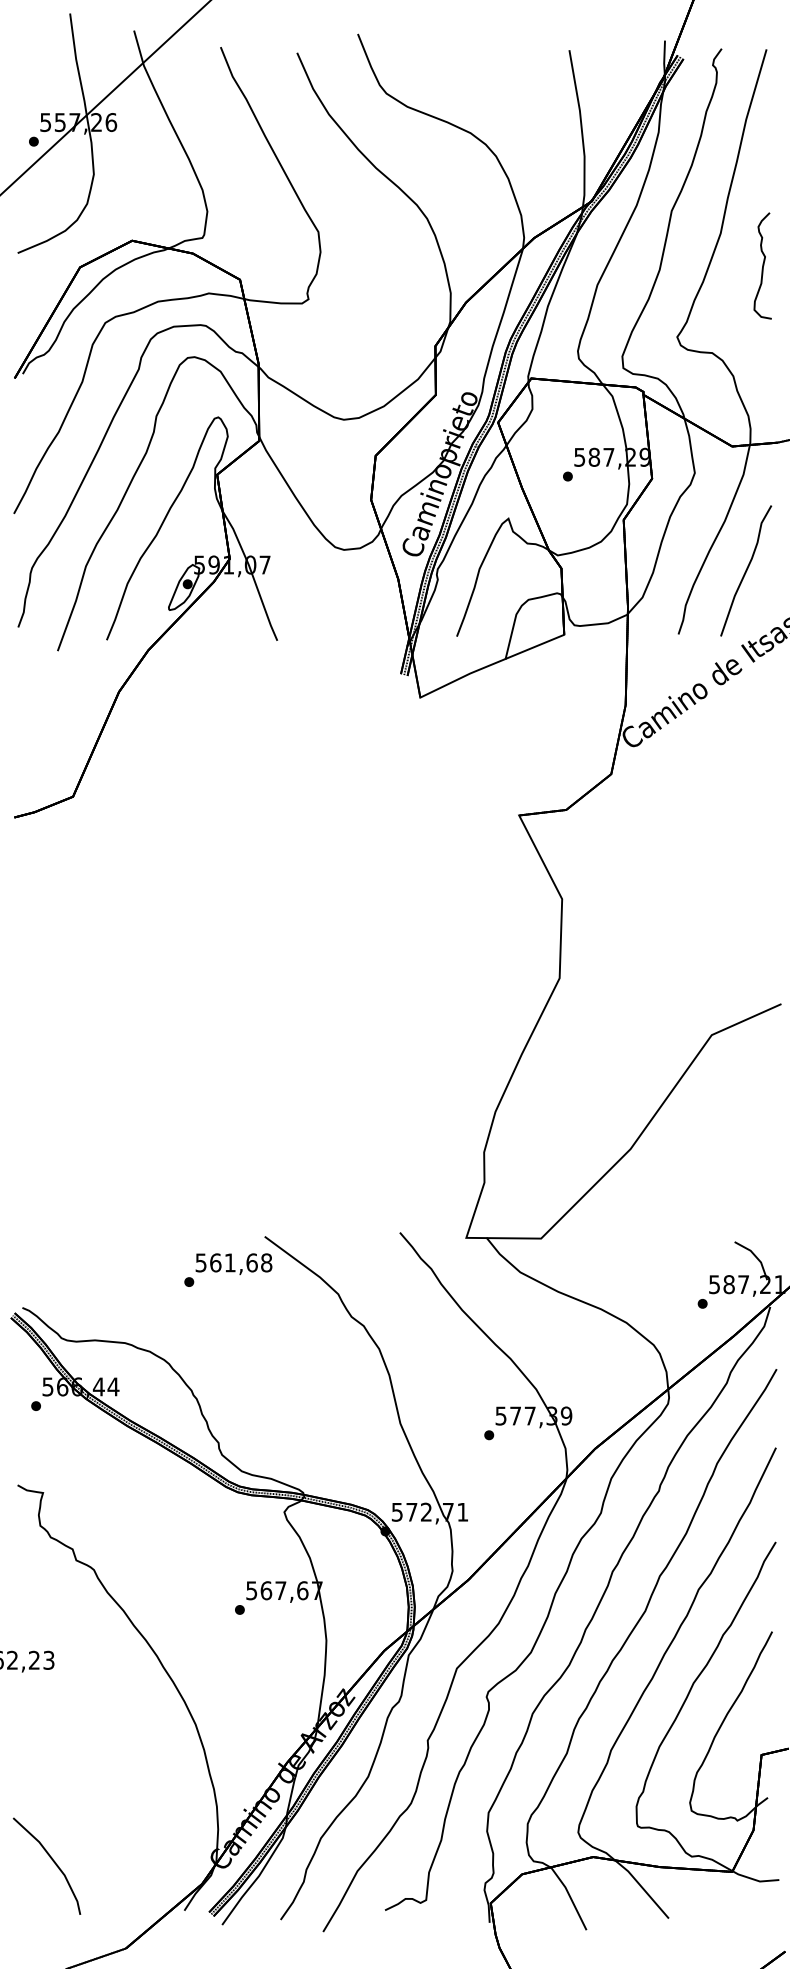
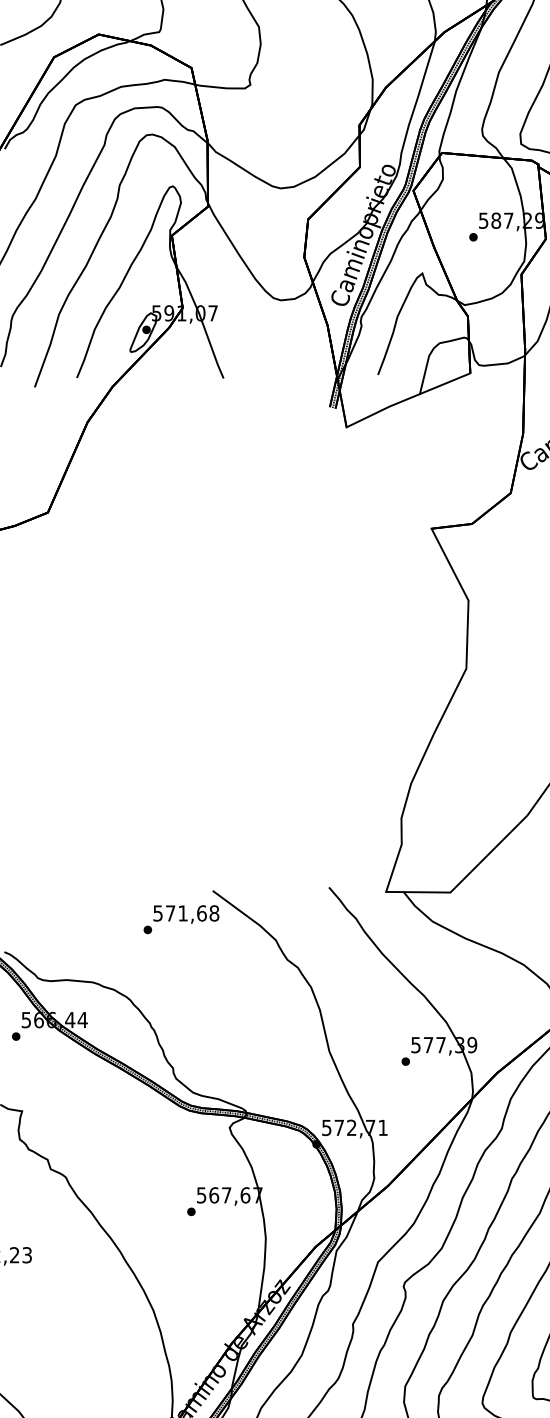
text: (215, 1262) -> (170, 913), 561,68 -> 571,68

